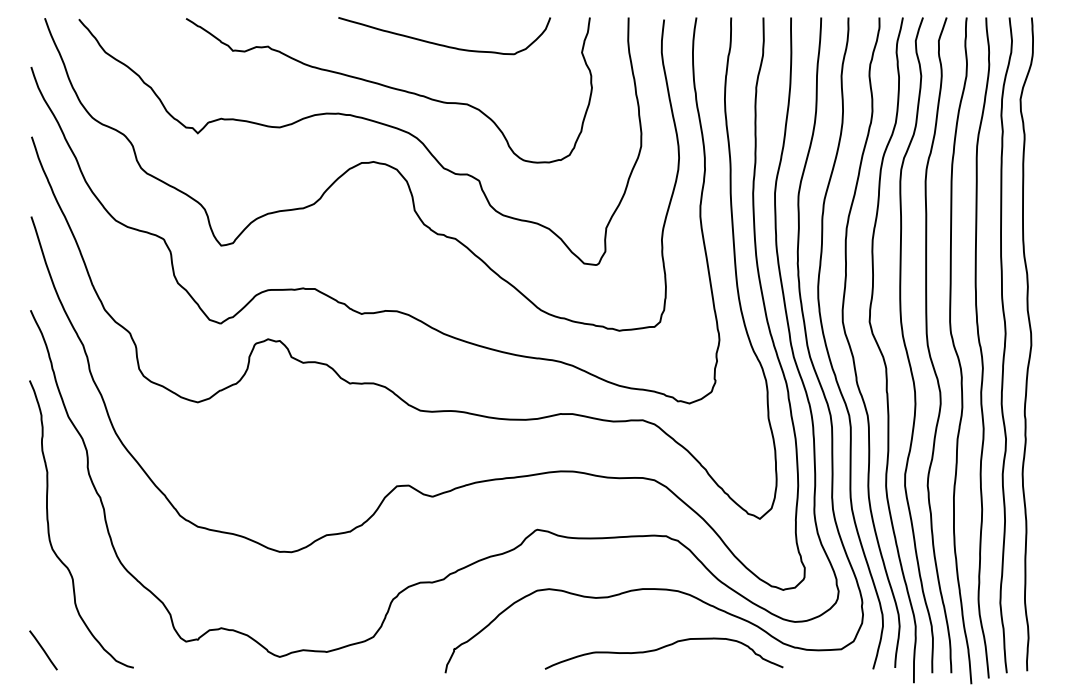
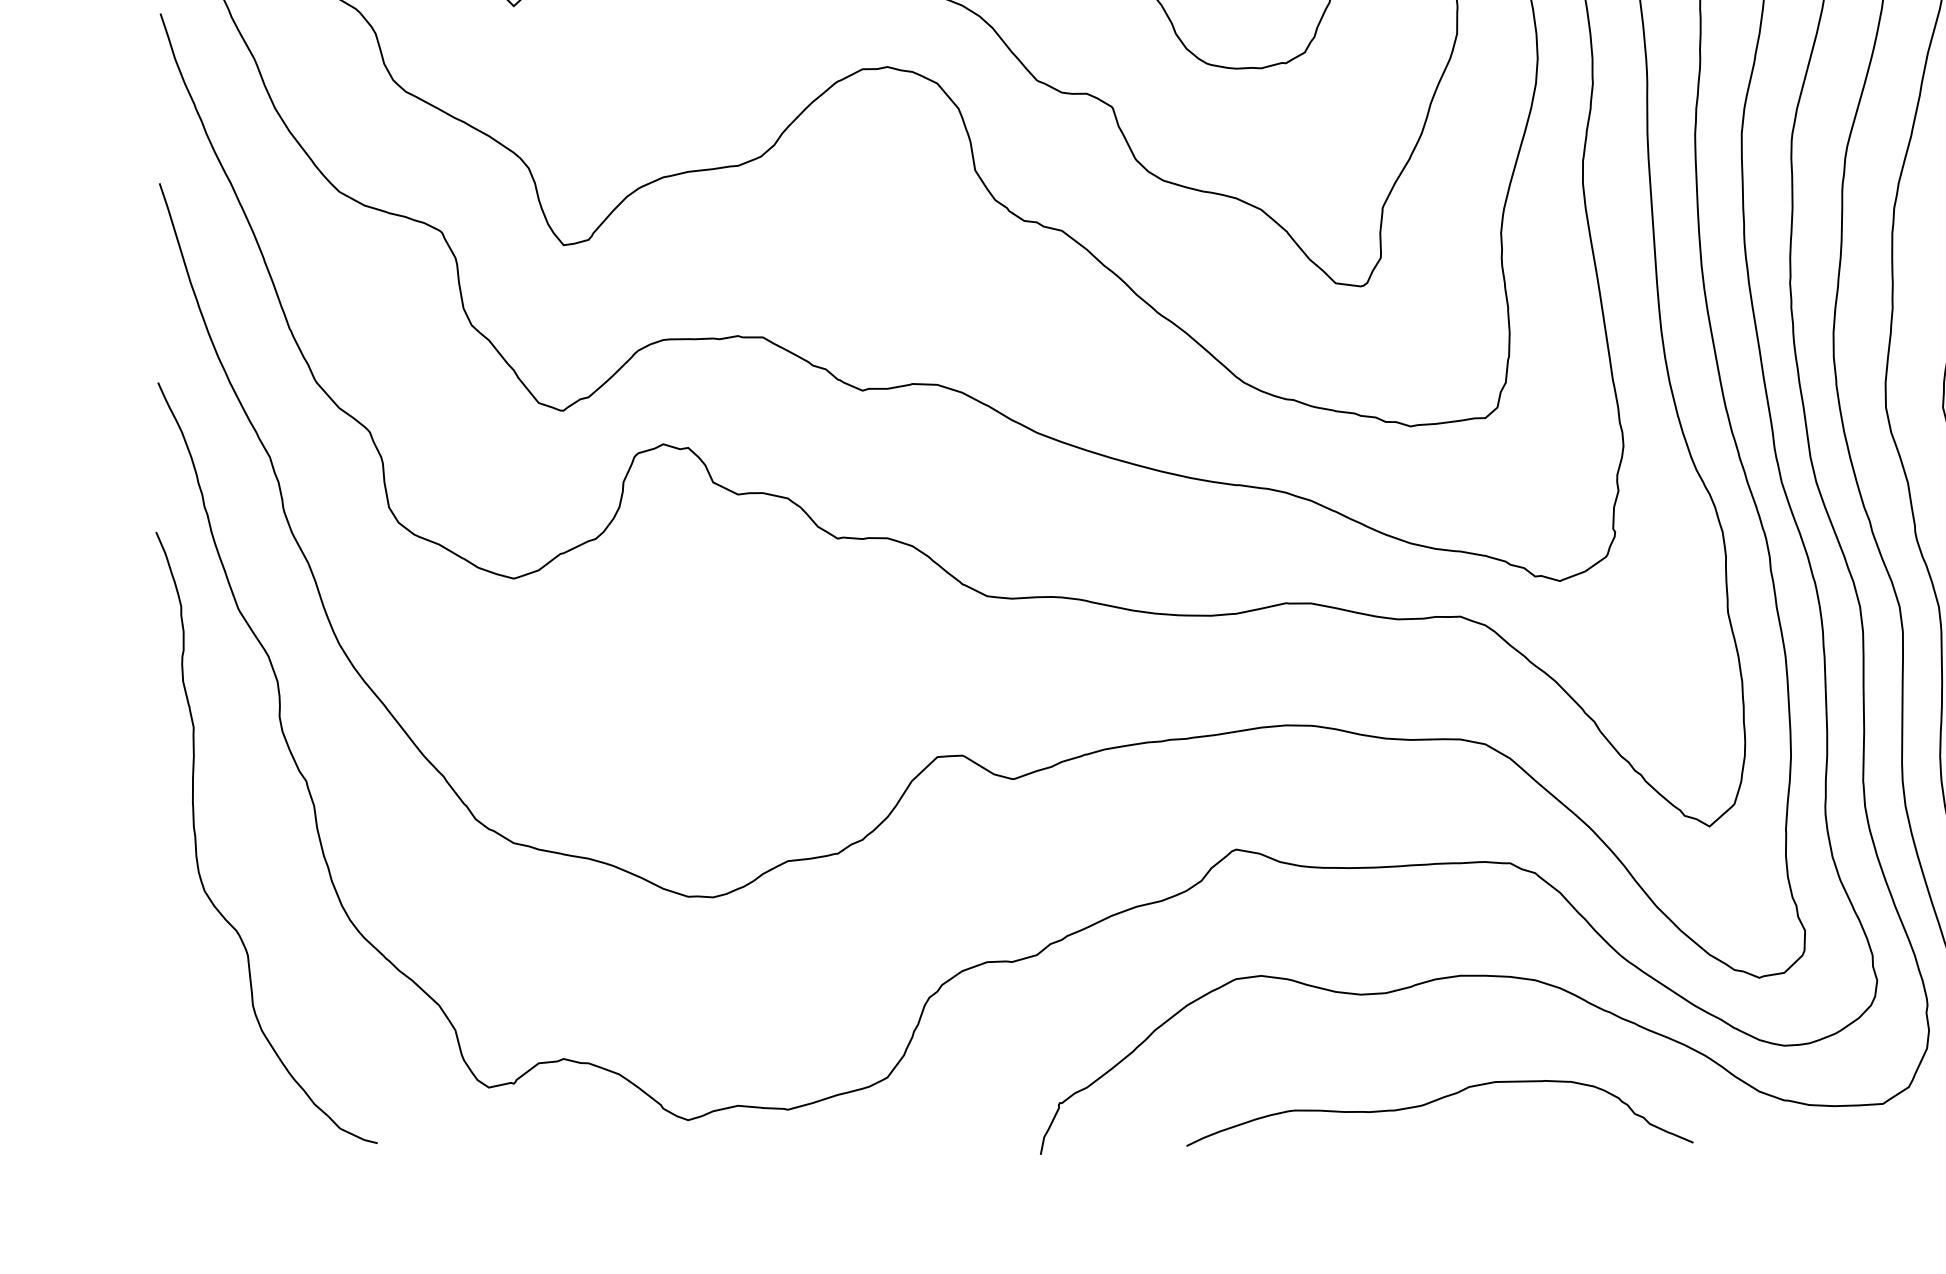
curve: (663, 648) -> (1438, 1102), moved
line: (43, 650) -> (185, 1106), removed

